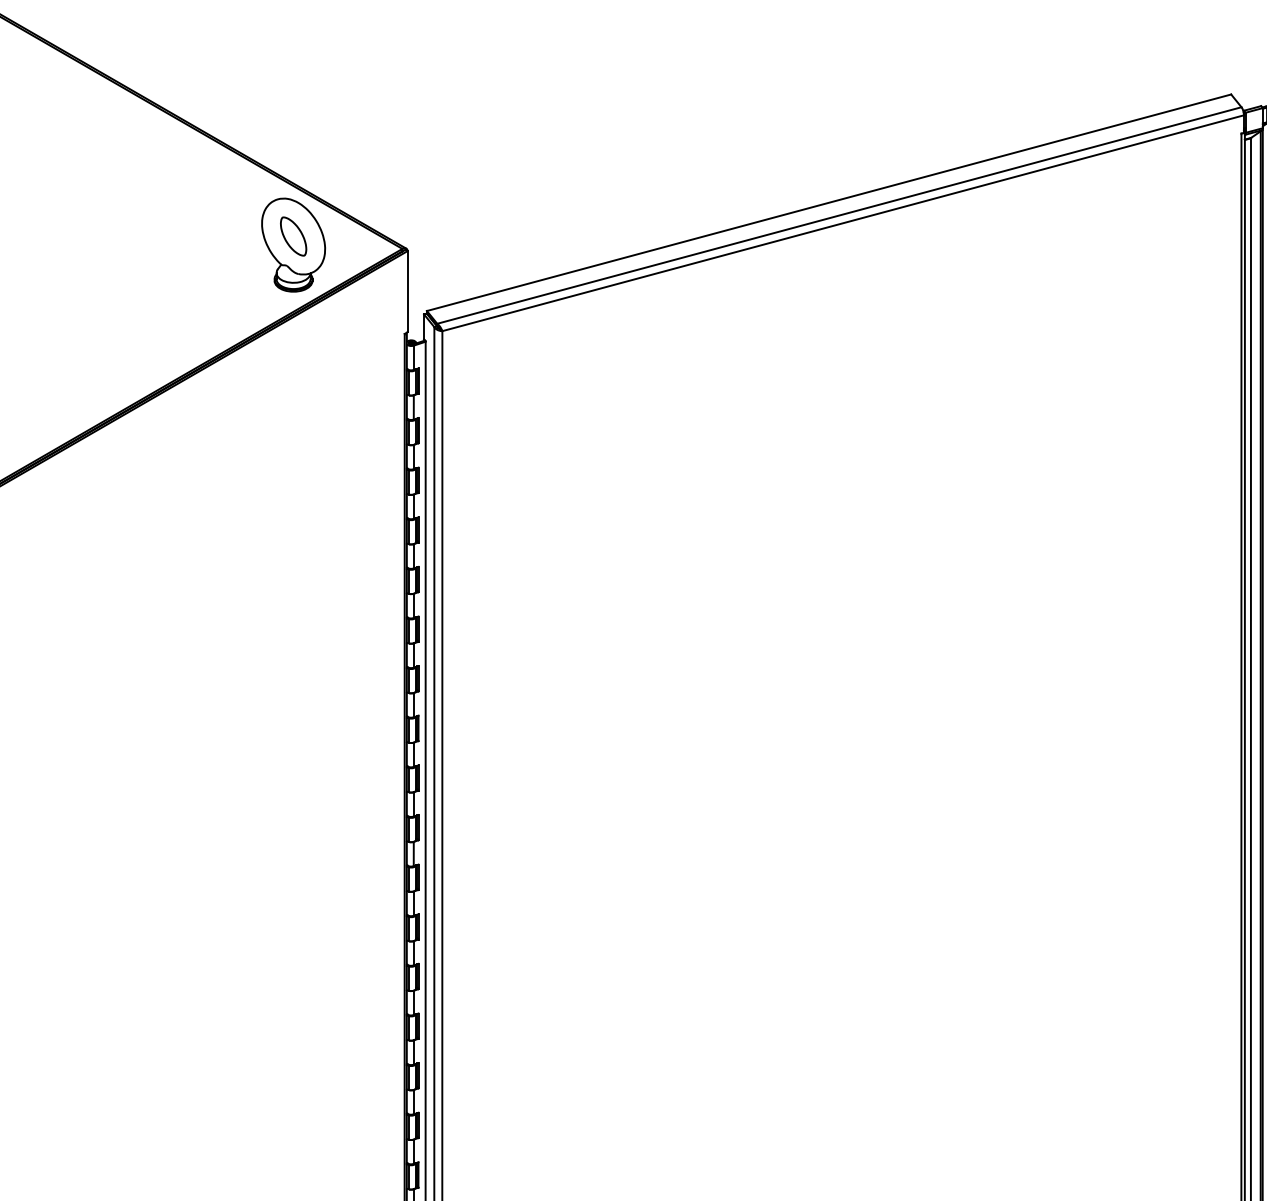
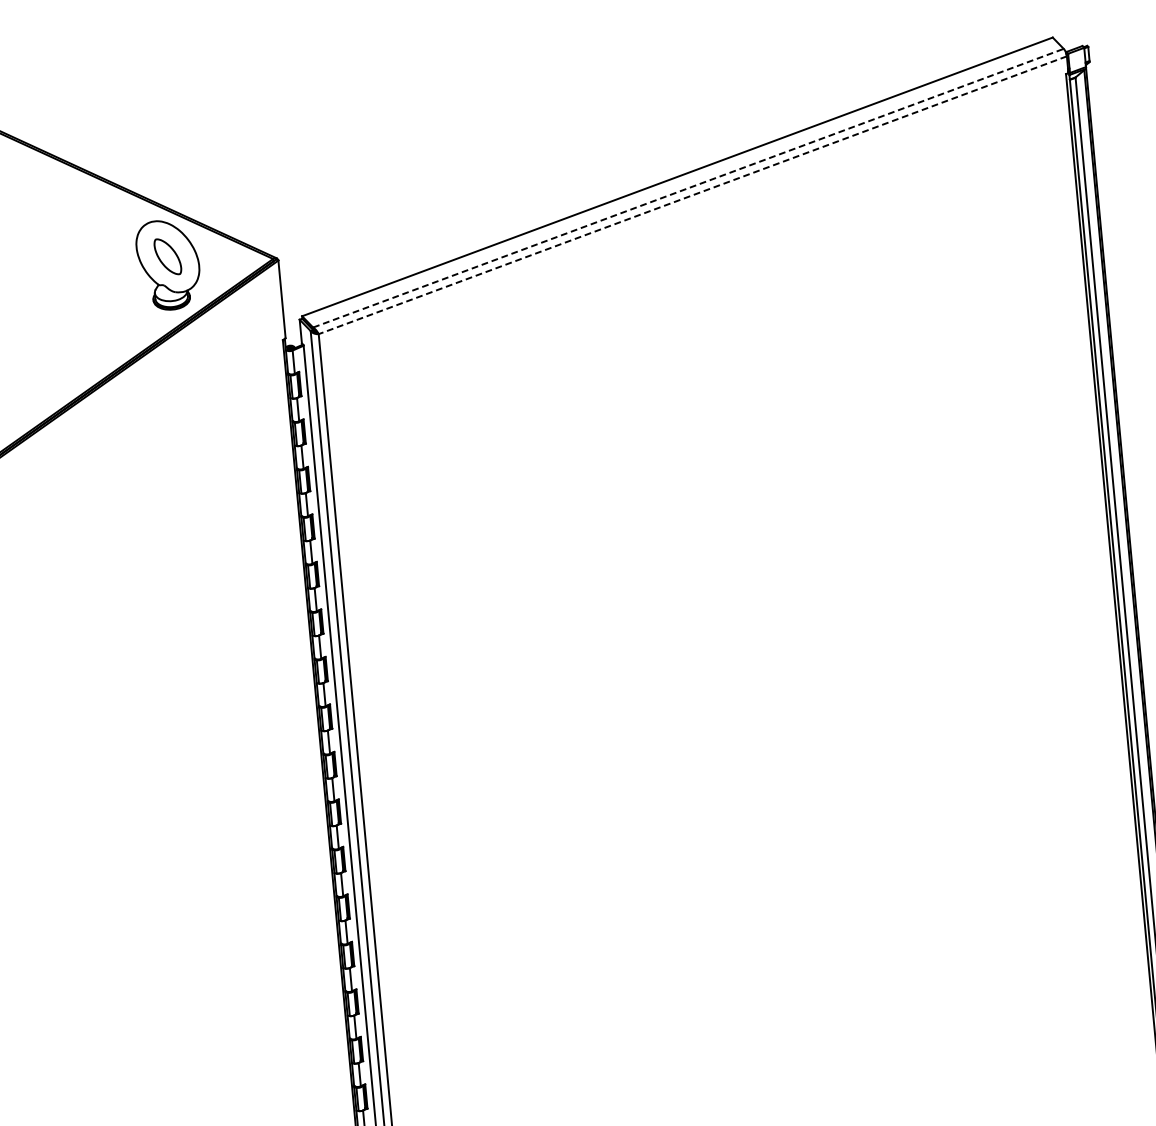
line: (839, 215) -> (688, 188), solid -> dashed
line: (842, 223) -> (692, 195), solid -> dashed

